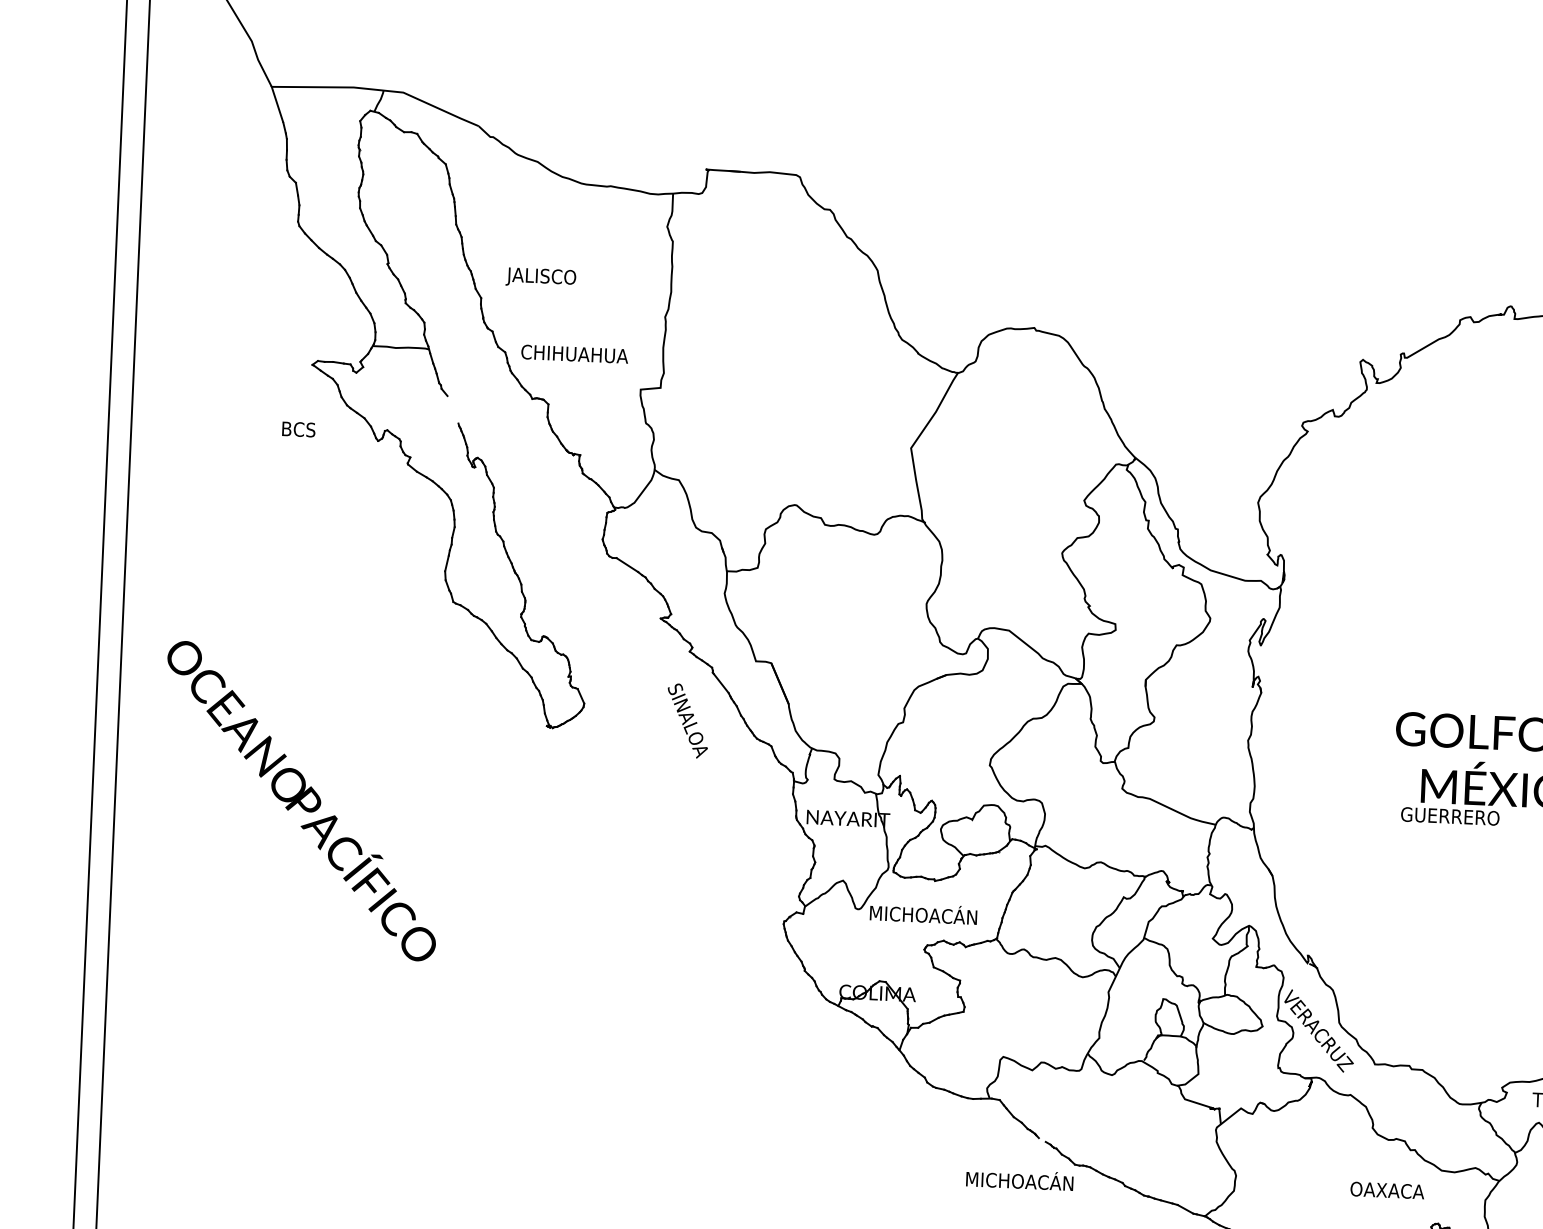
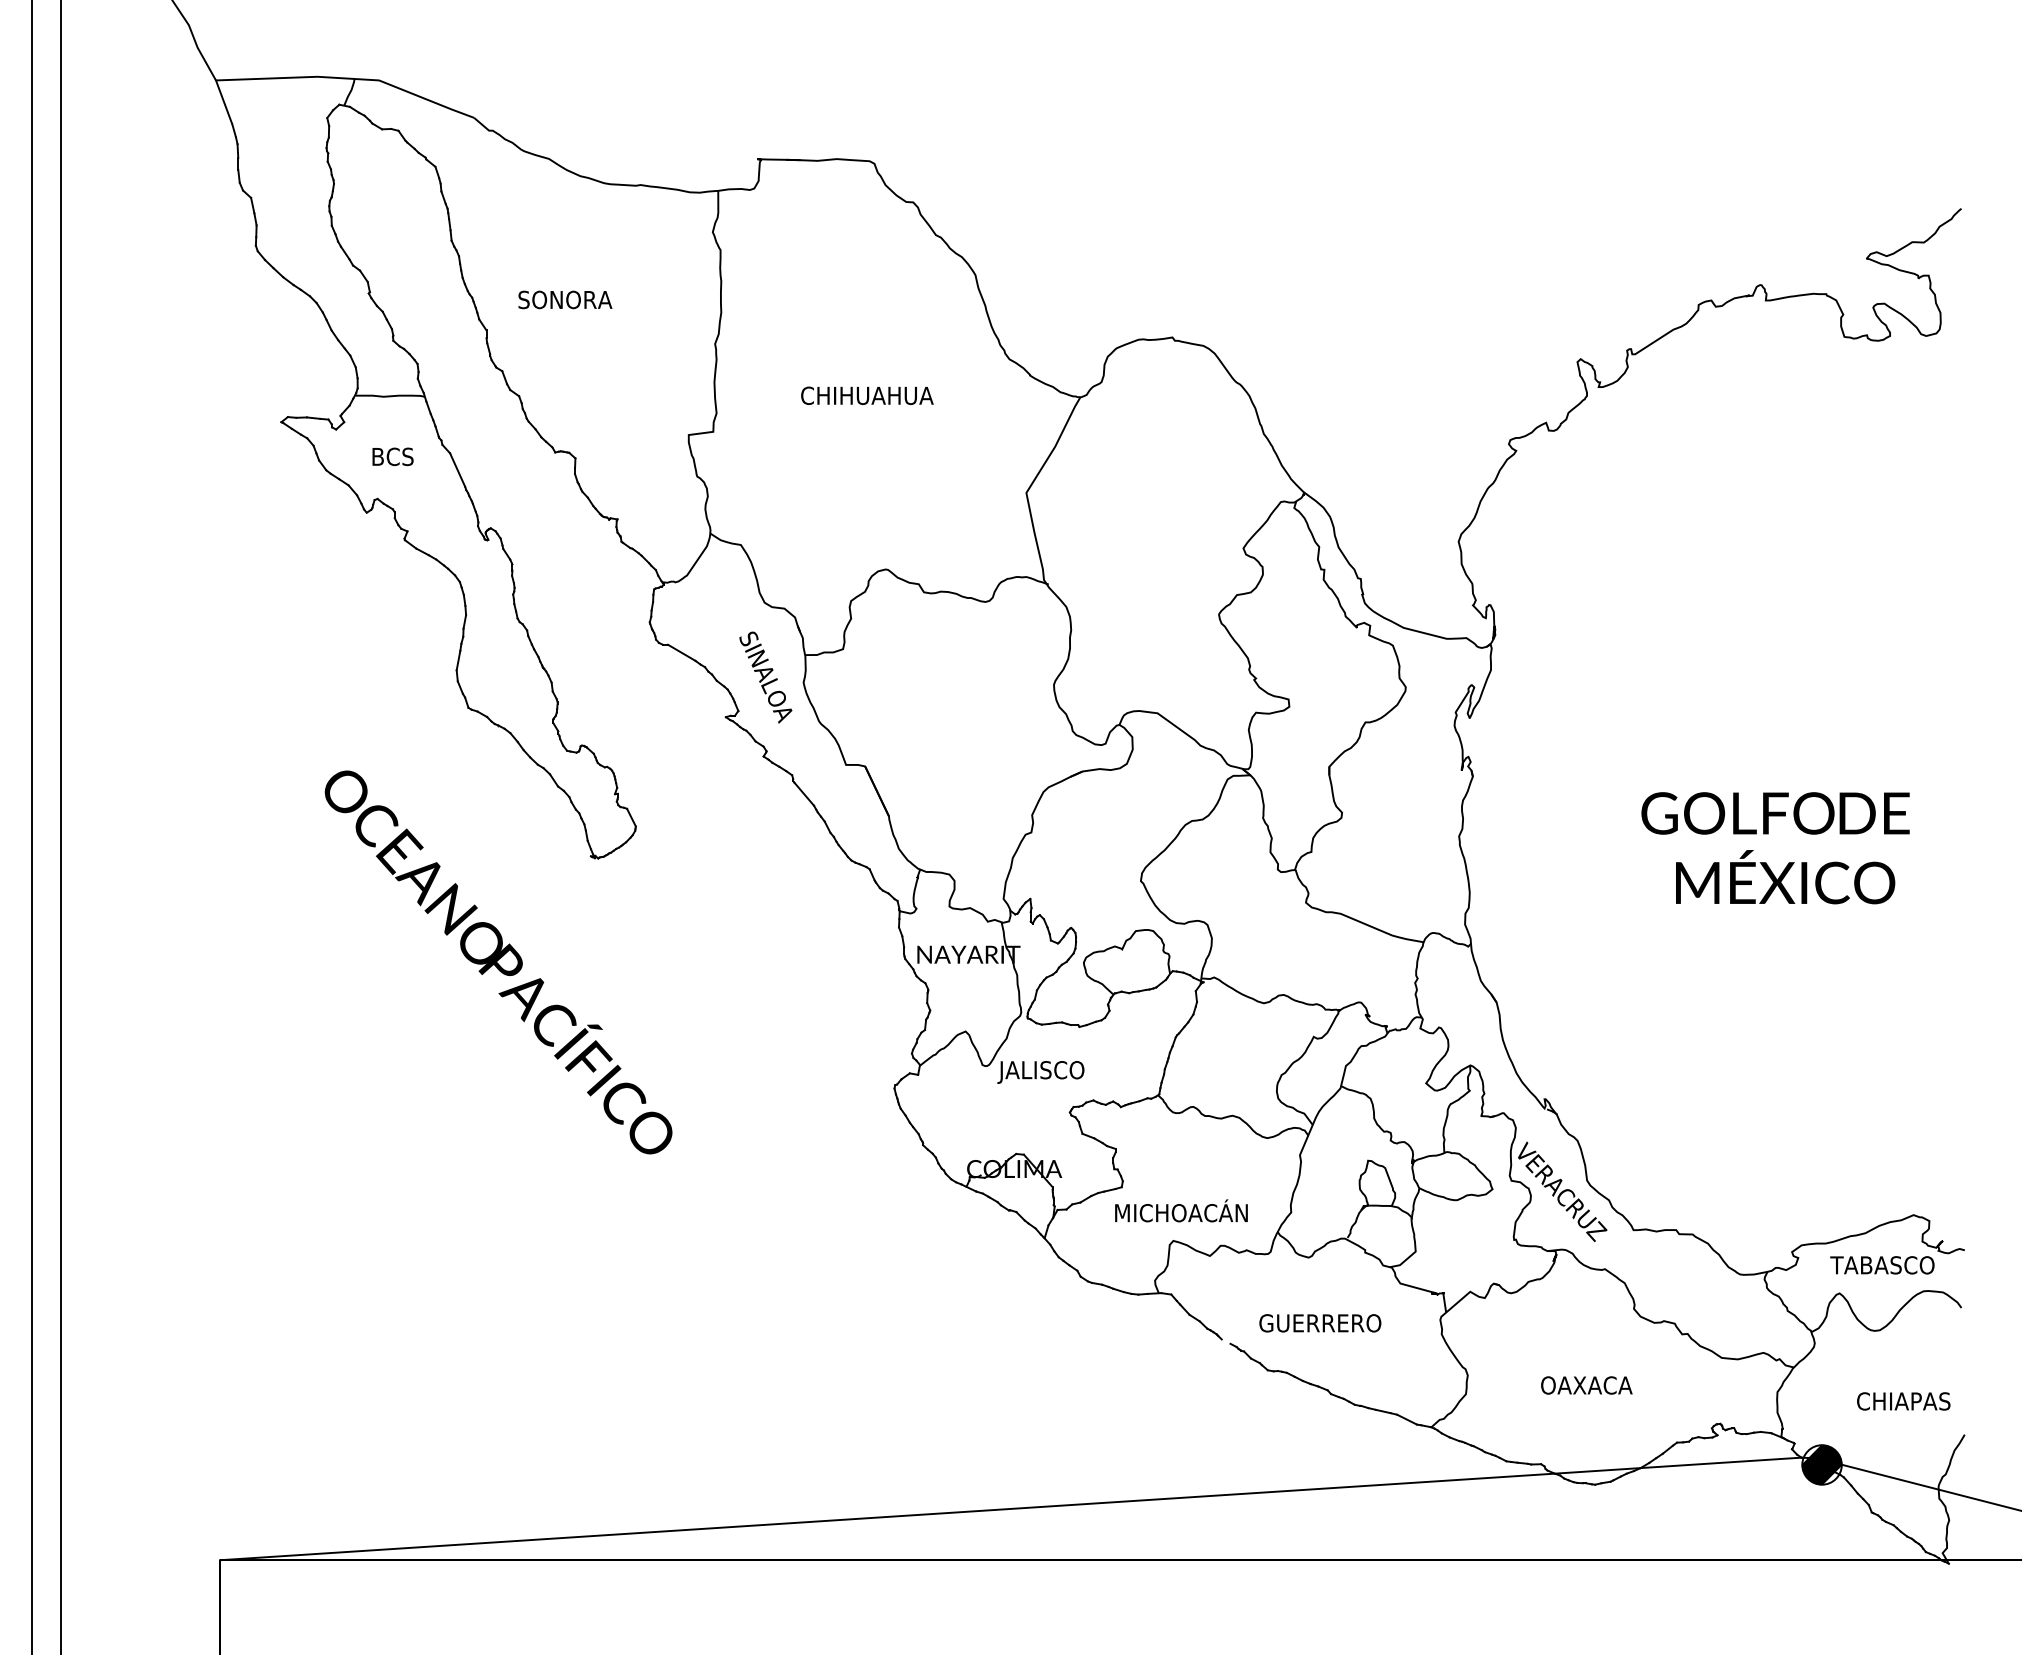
text: (544, 277) -> (563, 301), JALISCO -> SONORA
text: (574, 353) -> (867, 395), moved
line: (452, 409) -> (457, 469), added
text: (298, 429) -> (392, 456), moved
text: (687, 721) -> (765, 677), moved
text: (301, 801) -> (498, 962), moved
text: (1450, 816) -> (1320, 1323), moved
text: (922, 914) -> (1065, 1069), MICHOACÁN -> JALISCO
text: (1019, 1179) -> (1181, 1210), moved
text: (1387, 1190) -> (1586, 1385), moved

